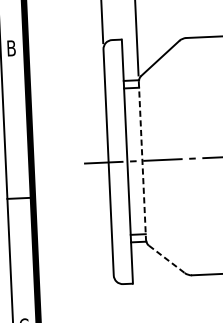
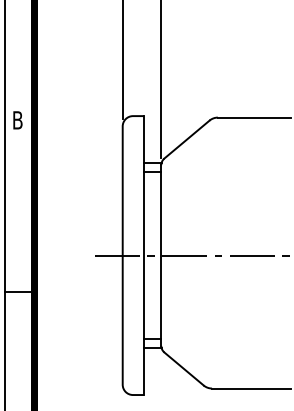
line: (142, 161) -> (161, 256), dashed -> solid
line: (167, 259) -> (184, 369), dashed -> solid

